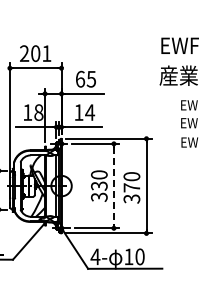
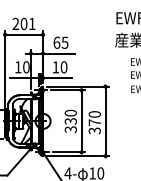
text: (38, 112) -> (26, 67), 18 -> 10
text: (90, 112) -> (64, 67), 14 -> 10
line: (113, 186) -> (81, 121), dashed -> solid

